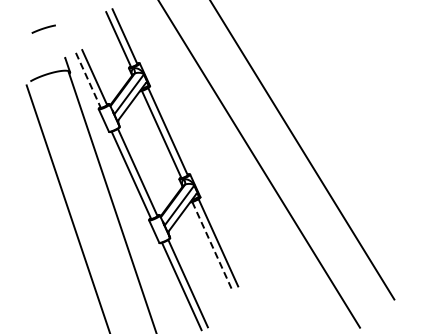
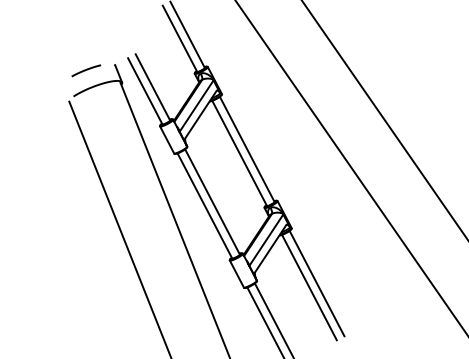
line: (43, 28) -> (85, 69), moved
line: (88, 80) -> (145, 91), dashed -> solid
line: (212, 245) -> (309, 287), dashed -> solid

